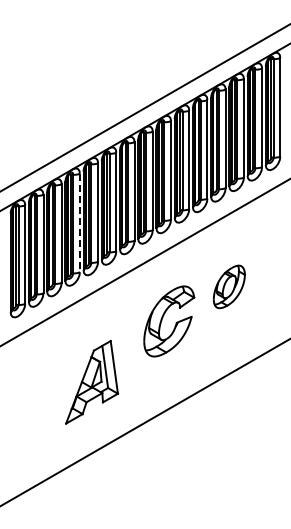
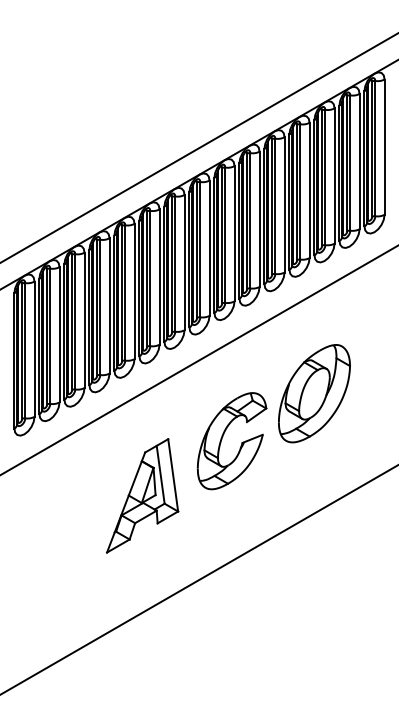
line: (79, 223) -> (108, 306), dashed -> solid
part: (229, 286) -> (314, 393), size x1.67
part: (92, 382) -> (143, 496), moved

